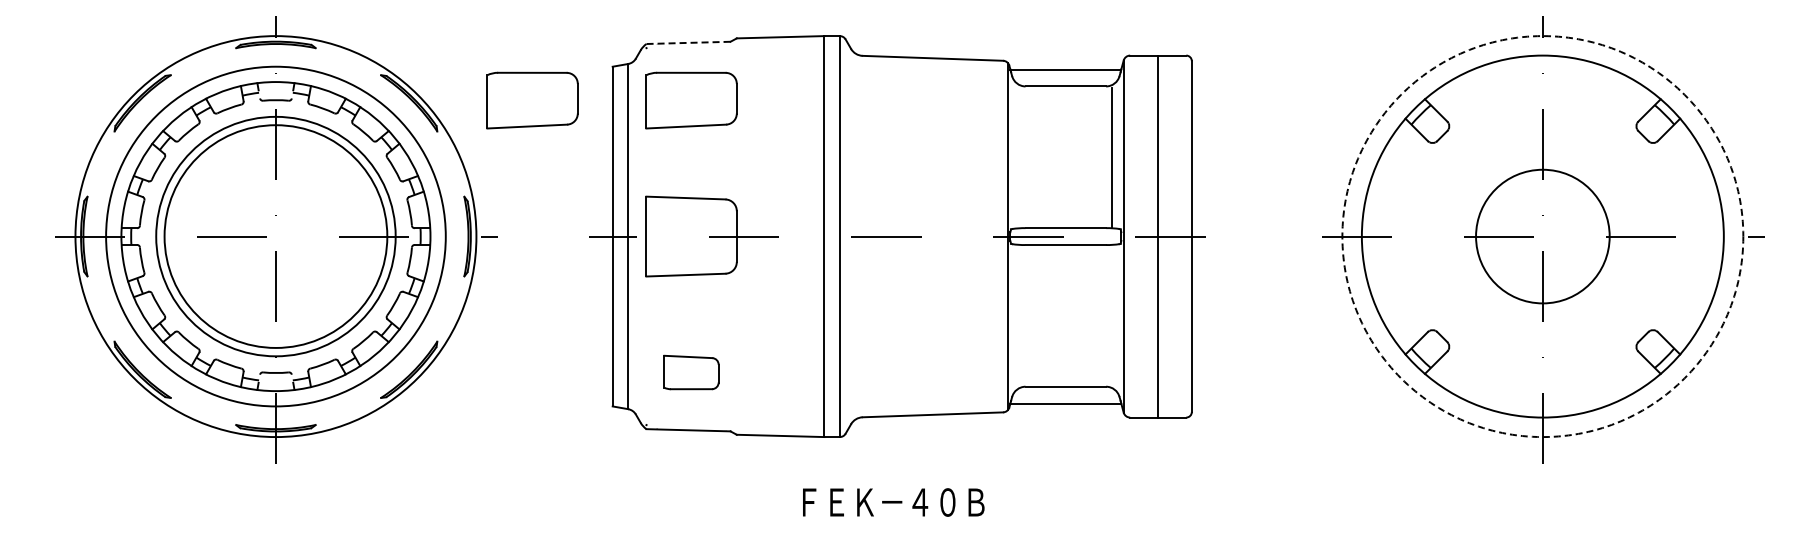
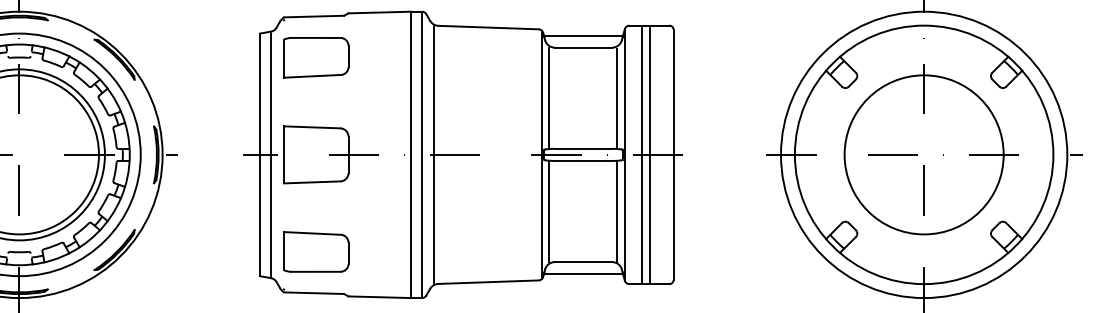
line: (688, 42) -> (314, 16), dashed -> solid
part: (532, 100) -> (202, 57), removed
line: (1017, 157) -> (548, 98), added
line: (856, 236) -> (434, 154), added
line: (1147, 236) -> (641, 154), added
circle: (1542, 236) -> (923, 154), dashed -> solid
circle: (1542, 236) -> (923, 154), size x1.67
line: (1017, 315) -> (548, 211), added
line: (1112, 315) -> (616, 211), added
part: (691, 372) -> (316, 251), size x1.67

